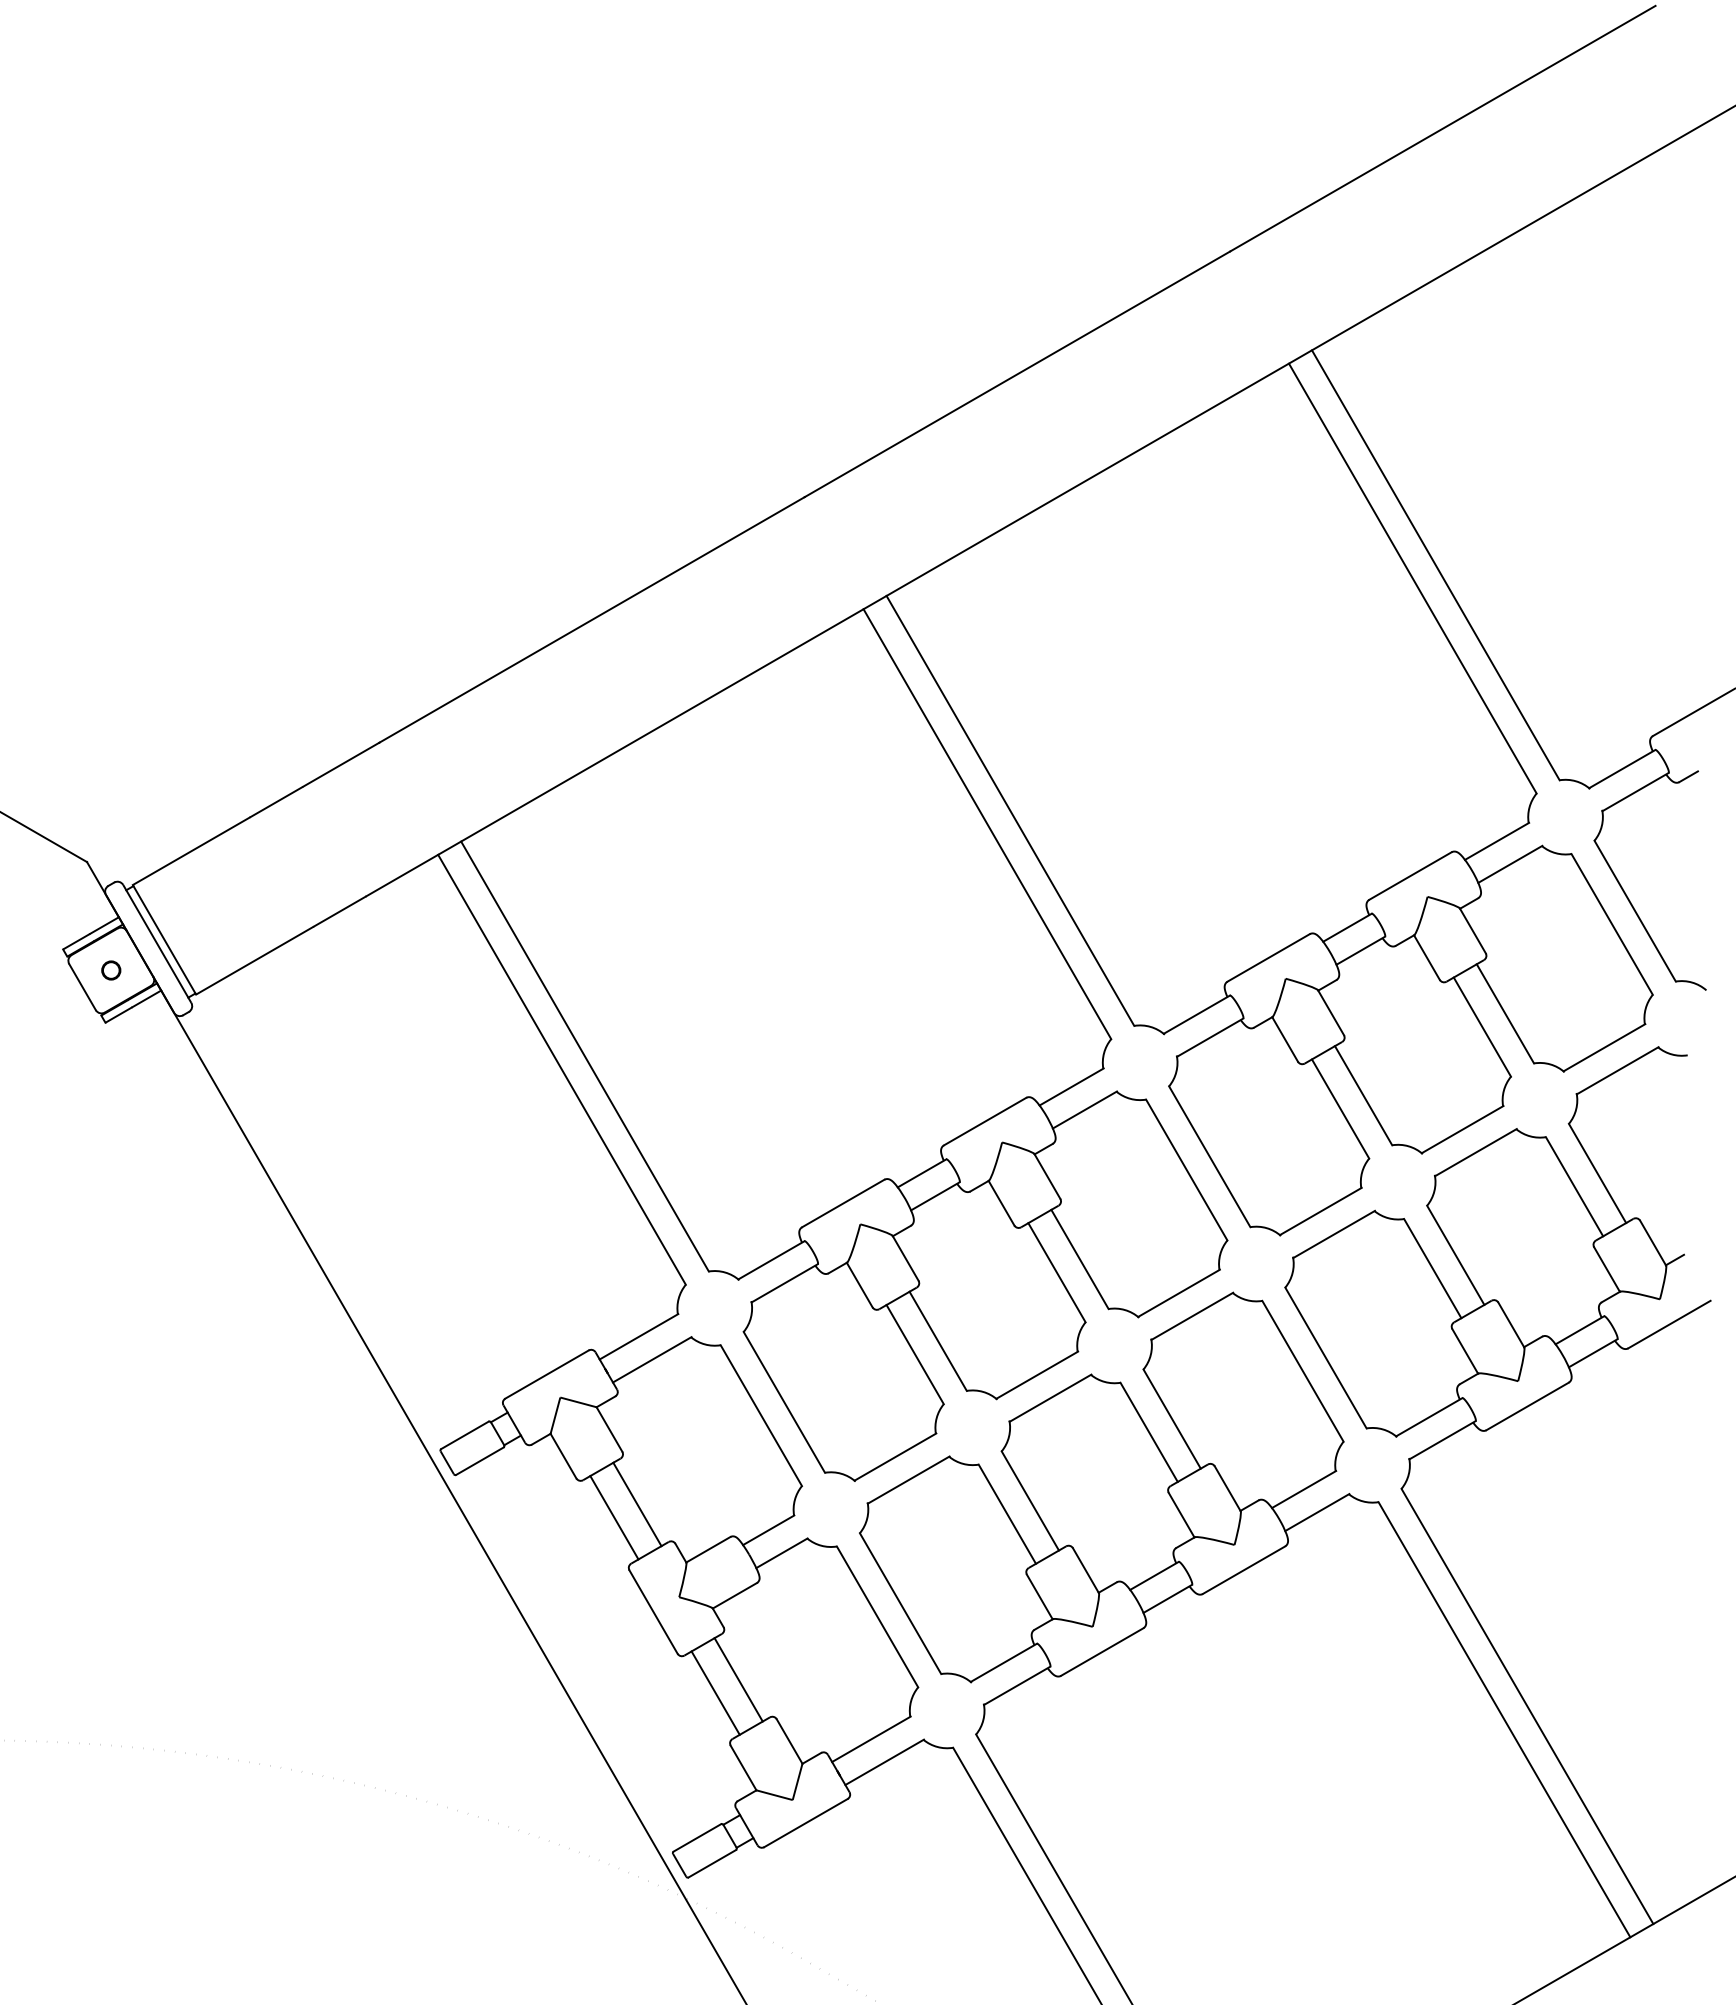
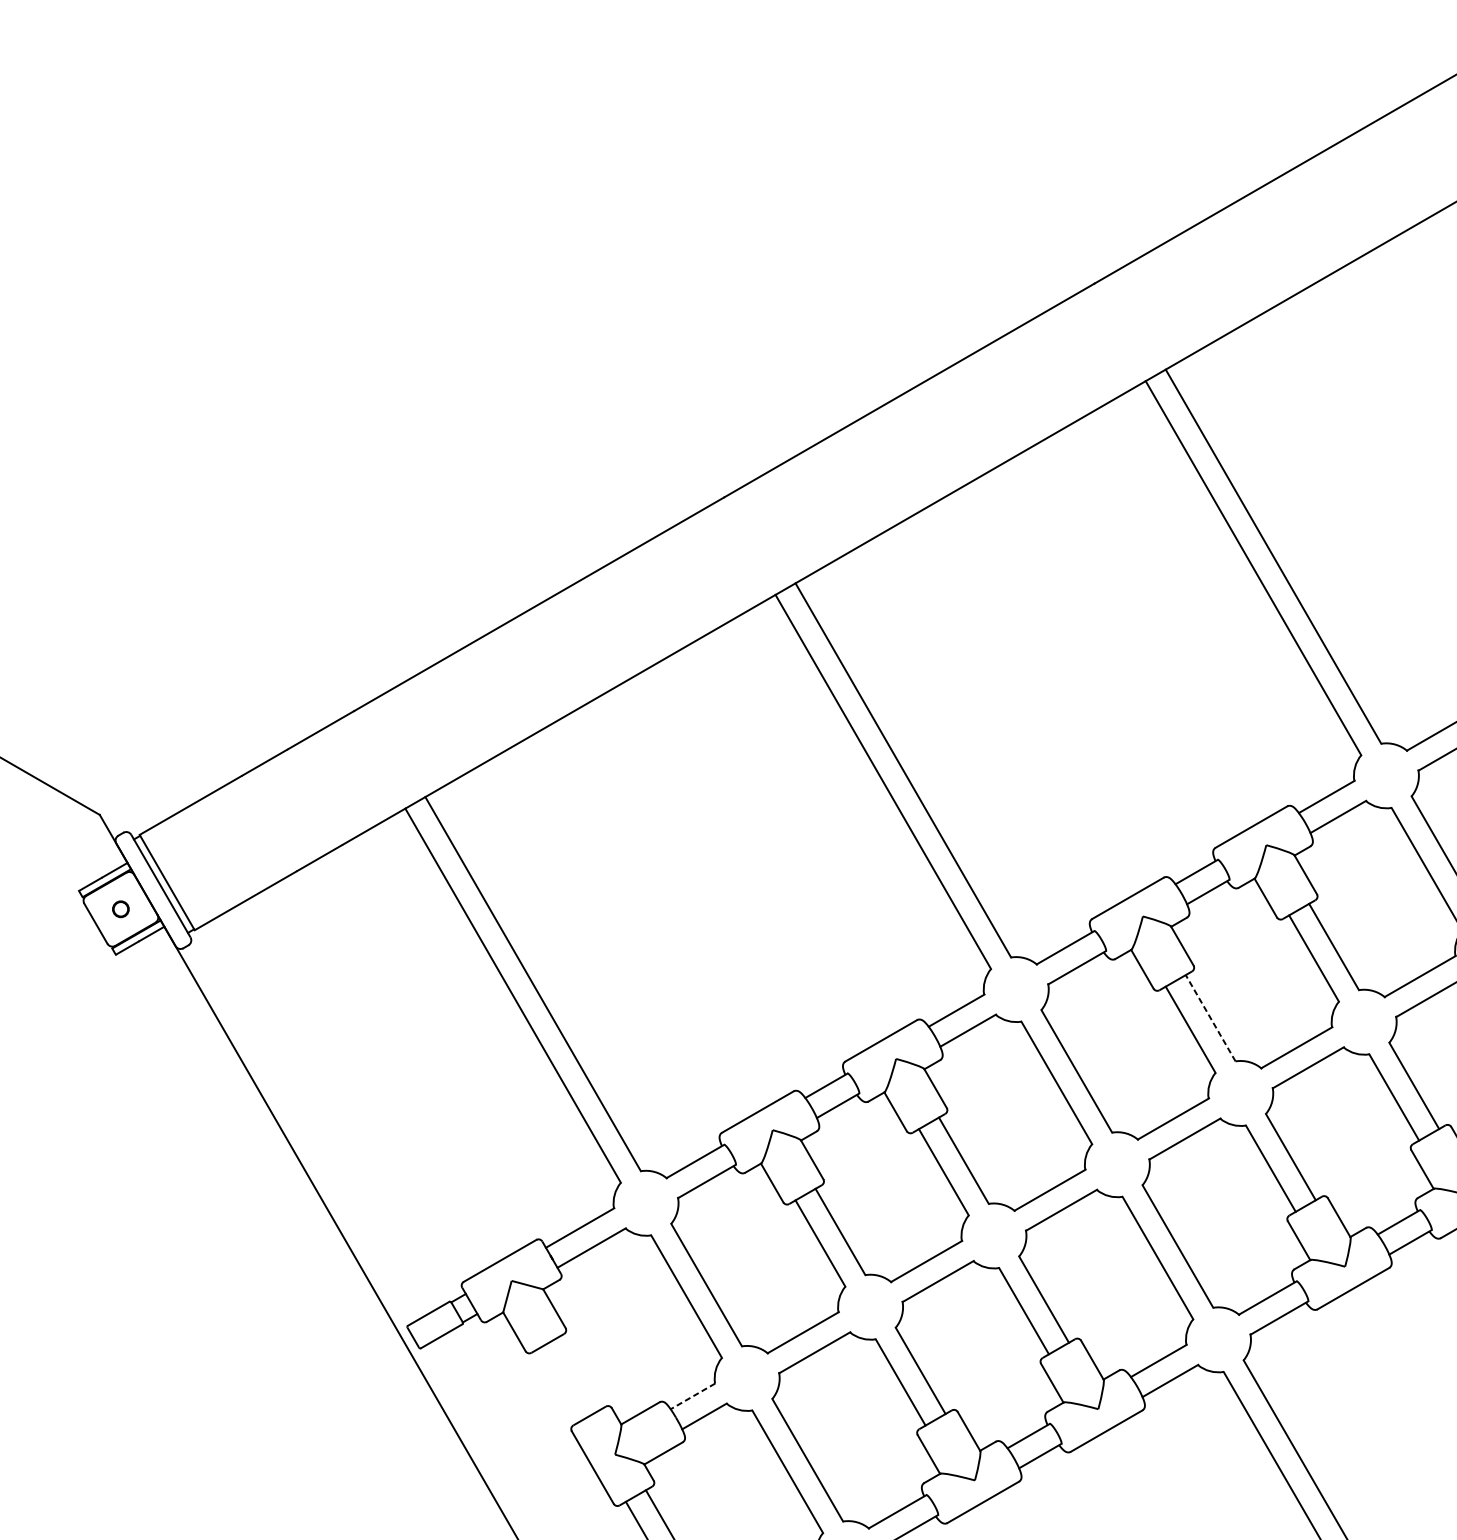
line: (1363, 1095) -> (1210, 1018), solid -> dashed
line: (637, 1504) -> (578, 1373), removed
line: (614, 1517) -> (558, 1385), removed
line: (768, 1530) -> (692, 1396), solid -> dashed

